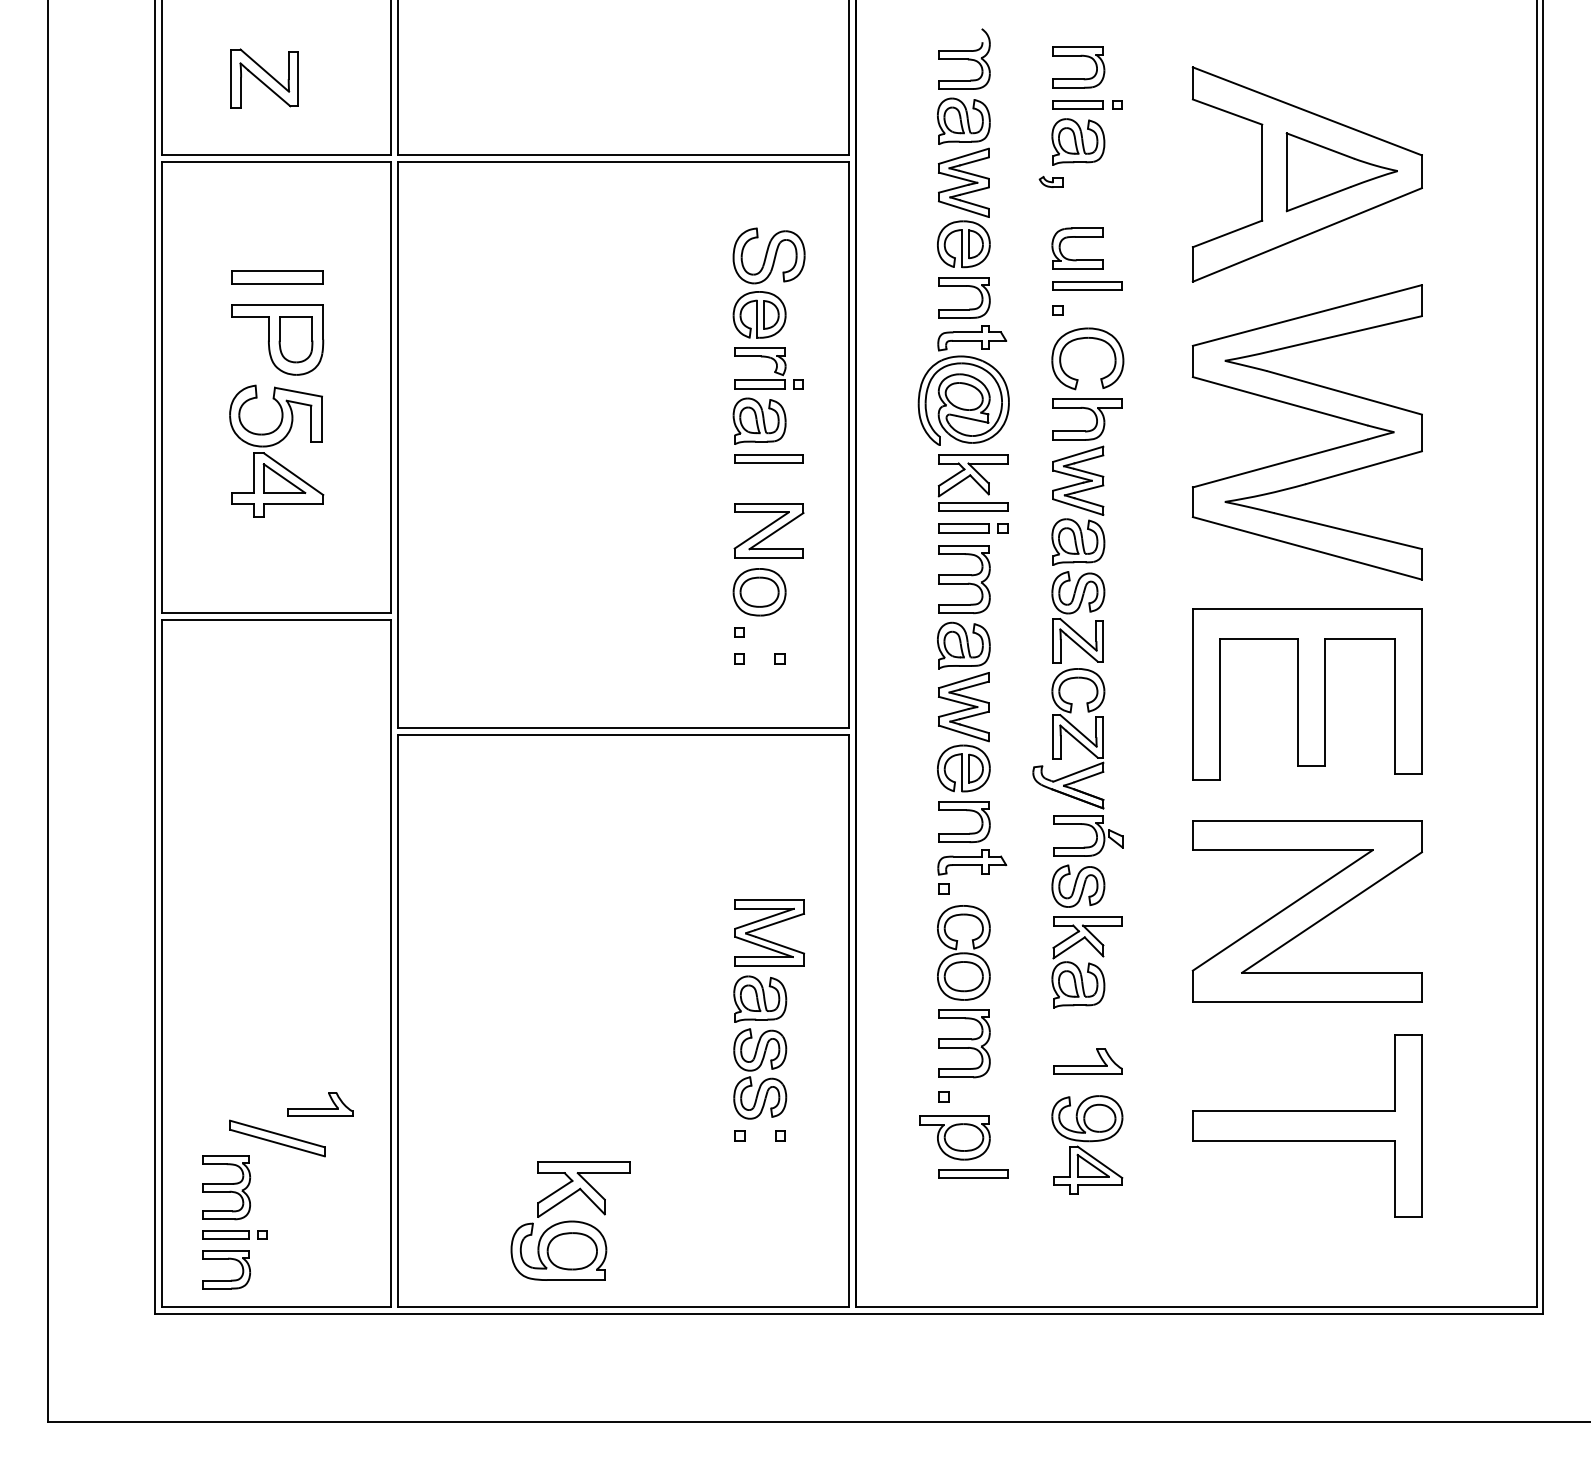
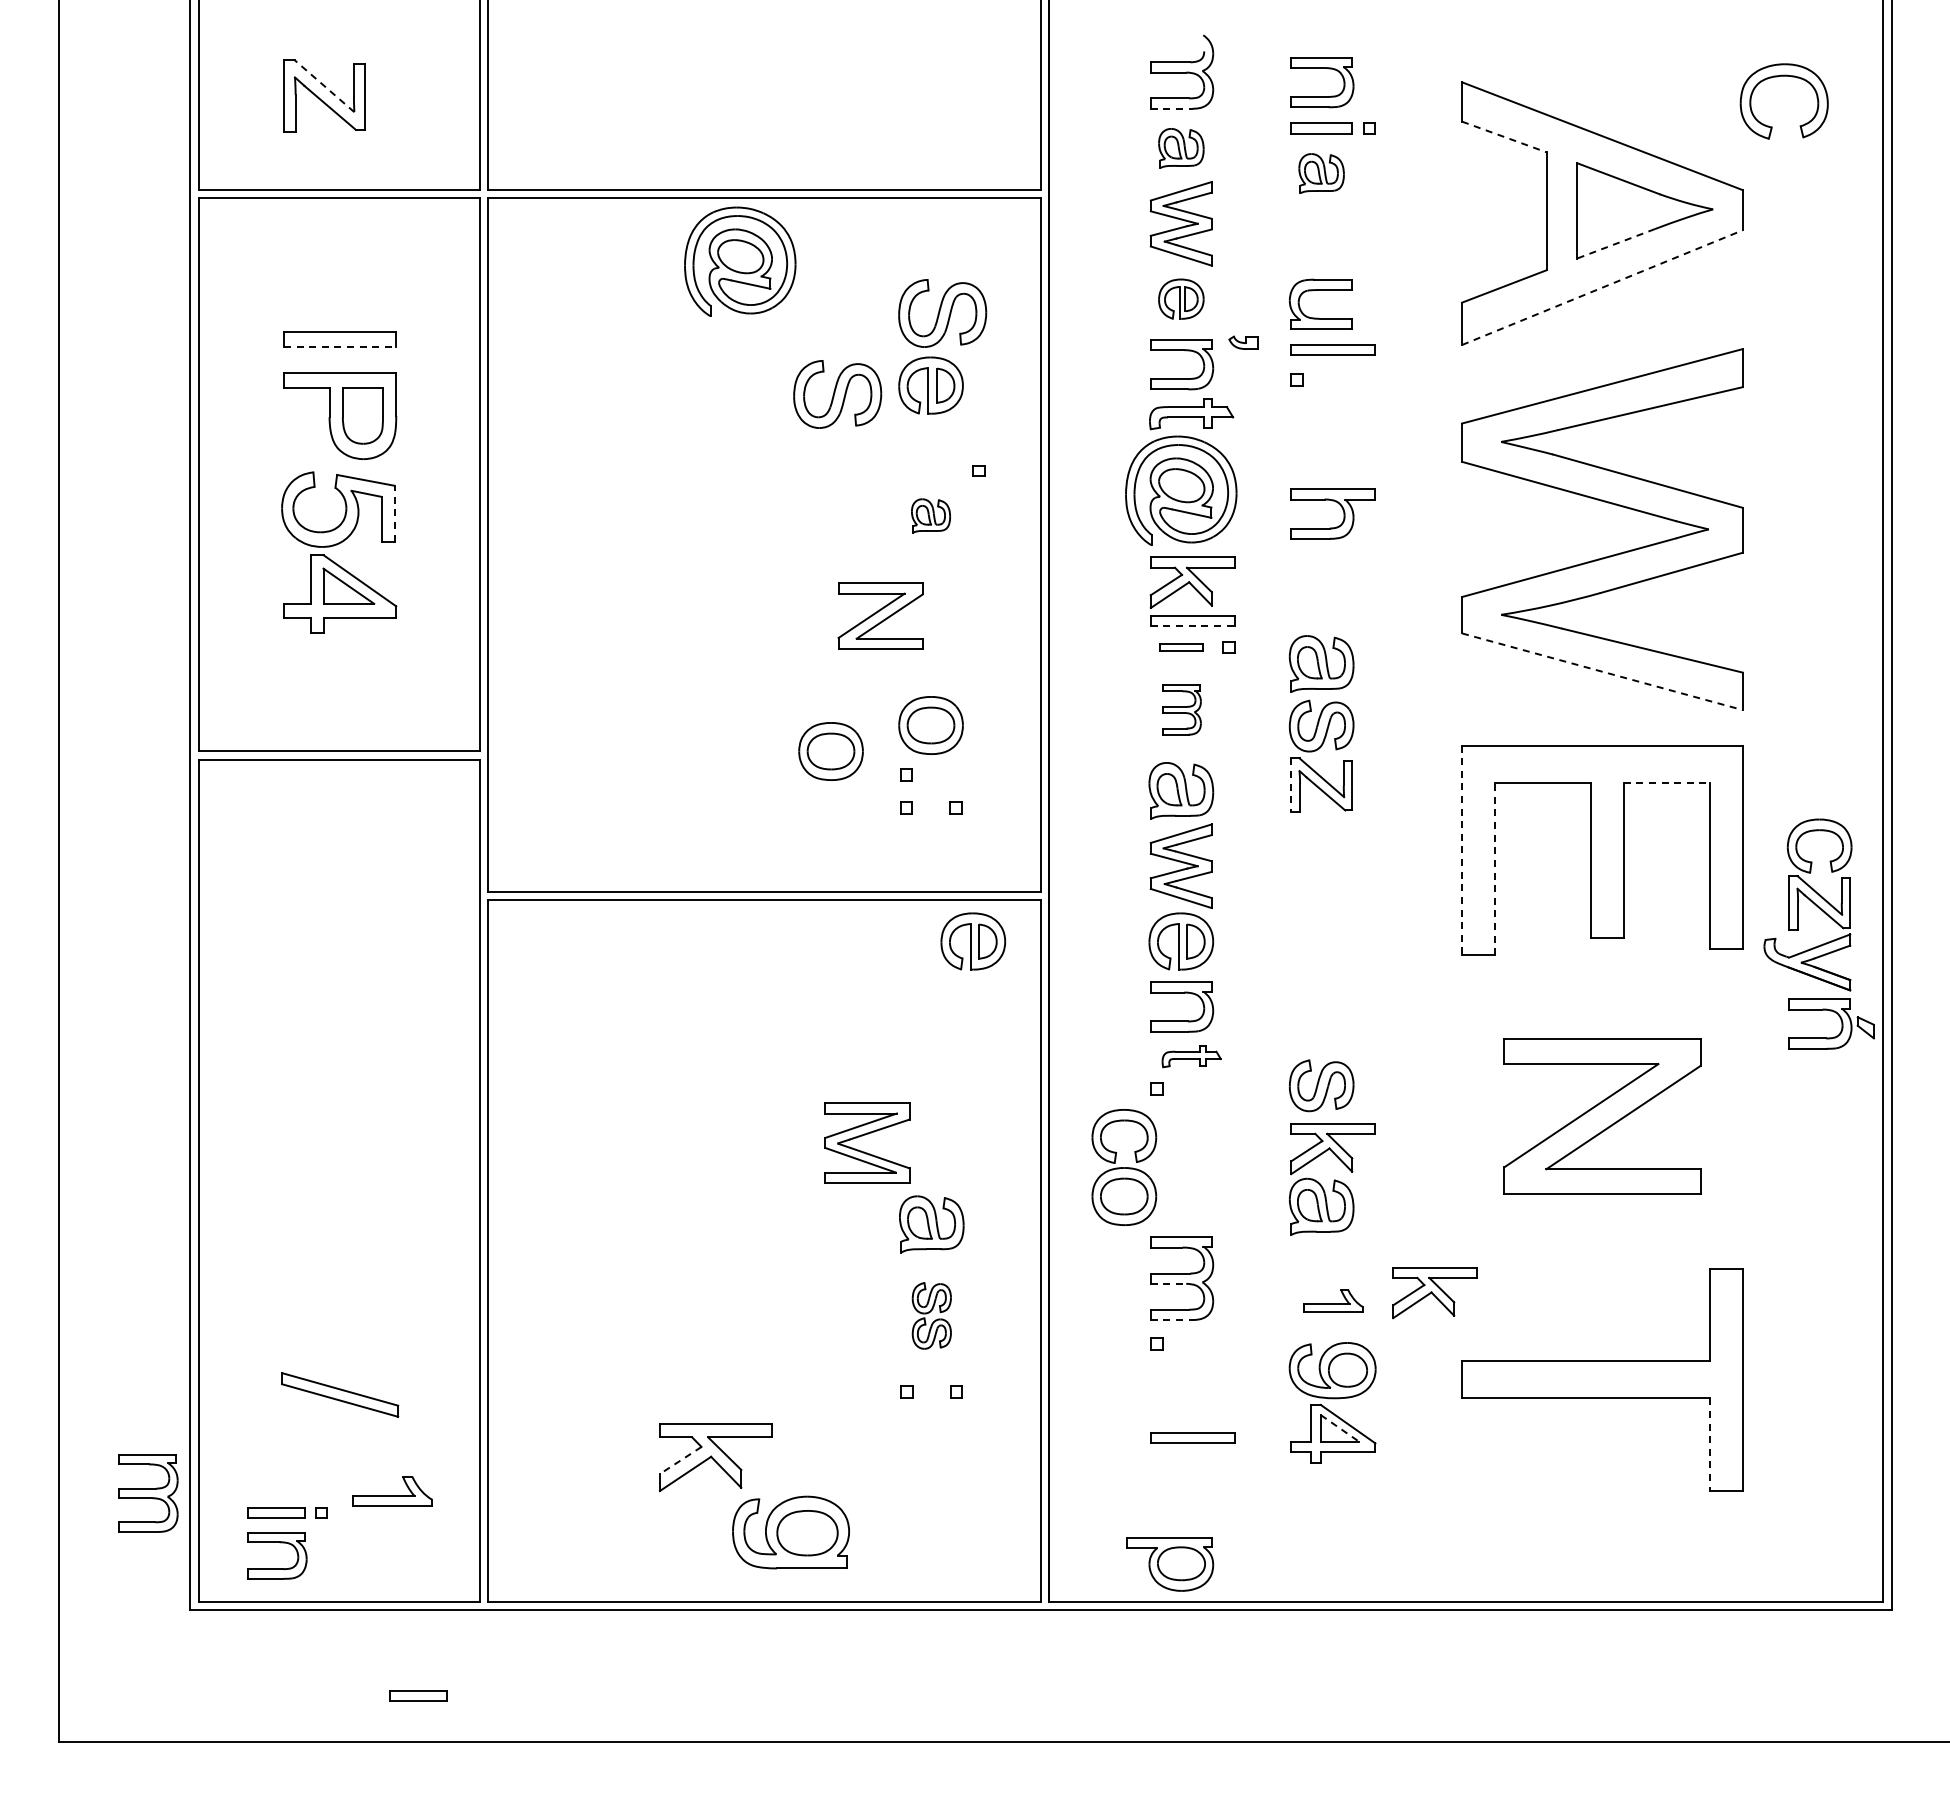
line: (264, 70) -> (324, 85), solid -> dashed
line: (955, 88) -> (1171, 108), solid -> dashed
line: (1227, 112) -> (1504, 137), solid -> dashed
part: (964, 121) -> (1181, 148), size x0.7
part: (1078, 141) -> (1321, 173), size x0.7
part: (1051, 181) -> (1243, 342), moved
line: (1318, 198) -> (1616, 243), solid -> dashed
part: (604, 213) -> (740, 261), added
line: (1307, 234) -> (1602, 287), solid -> dashed
part: (964, 244) -> (1181, 299), size x0.7
line: (277, 283) -> (340, 347), solid -> dashed
part: (683, 322) -> (837, 394), added
part: (1082, 339) -> (1777, 77), moved
part: (760, 357) -> (931, 437), removed
line: (321, 419) -> (394, 513), solid -> dashed
part: (759, 420) -> (930, 515), size x0.6
part: (768, 458) -> (942, 561), removed
part: (1078, 480) -> (1321, 588), removed
line: (973, 511) -> (1193, 626), solid -> dashed
part: (964, 528) -> (1181, 647), size x0.7
part: (768, 530) -> (880, 615), moved
line: (1307, 548) -> (1602, 671), solid -> dashed
part: (964, 579) -> (1182, 709), size x0.6
part: (677, 613) -> (830, 751), added
line: (1359, 638) -> (1666, 782), solid -> dashed
line: (1053, 641) -> (1291, 785), solid -> dashed
line: (1193, 694) -> (1462, 850), solid -> dashed
line: (1220, 708) -> (1495, 868), solid -> dashed
part: (794, 768) -> (973, 941), added
part: (1081, 770) -> (1823, 943), moved
part: (972, 862) -> (1191, 1056), size x0.7
part: (1307, 911) -> (1602, 1116), size x0.7
part: (768, 926) -> (865, 1135), moved
part: (964, 952) -> (1124, 1167), moved
line: (953, 1047) -> (1168, 1283), solid -> dashed
part: (1170, 1055) -> (1434, 1293), added
part: (1088, 1061) -> (1333, 1300), size x0.7
part: (760, 1073) -> (931, 1315), size x0.6
line: (955, 1077) -> (1171, 1320), solid -> dashed
part: (320, 1104) -> (392, 1491), moved
part: (955, 1138) -> (1170, 1564), moved
line: (1093, 1165) -> (1340, 1428), solid -> dashed
line: (1394, 1179) -> (1709, 1445), solid -> dashed
part: (226, 1187) -> (148, 1493), moved
line: (555, 1192) -> (680, 1460), solid -> dashed
part: (558, 1250) -> (790, 1532), moved
part: (341, 1383) -> (418, 1695), added

